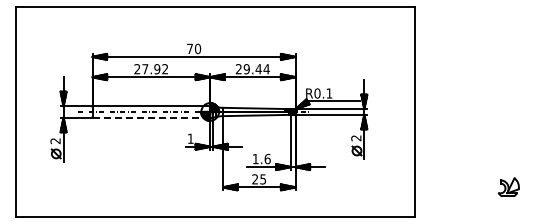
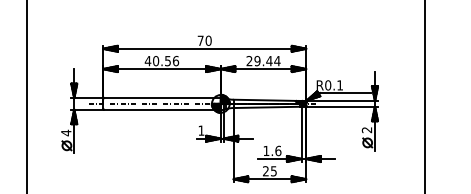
text: (151, 69) -> (162, 61), 27.92 -> 40.56
line: (152, 117) -> (163, 109), dashed -> solid
text: (55, 140) -> (66, 132), 2 -> 4

